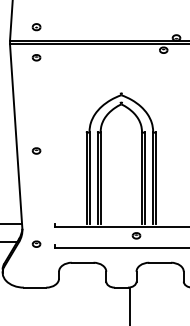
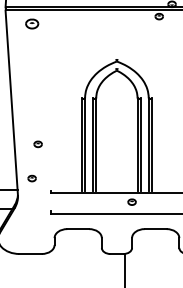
part: (36, 57) -> (32, 23), size x1.6
part: (36, 150) -> (38, 143), moved
part: (36, 243) -> (32, 177), moved

